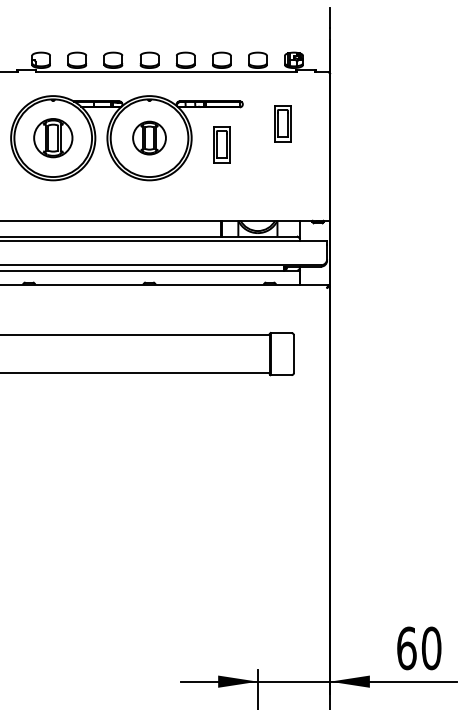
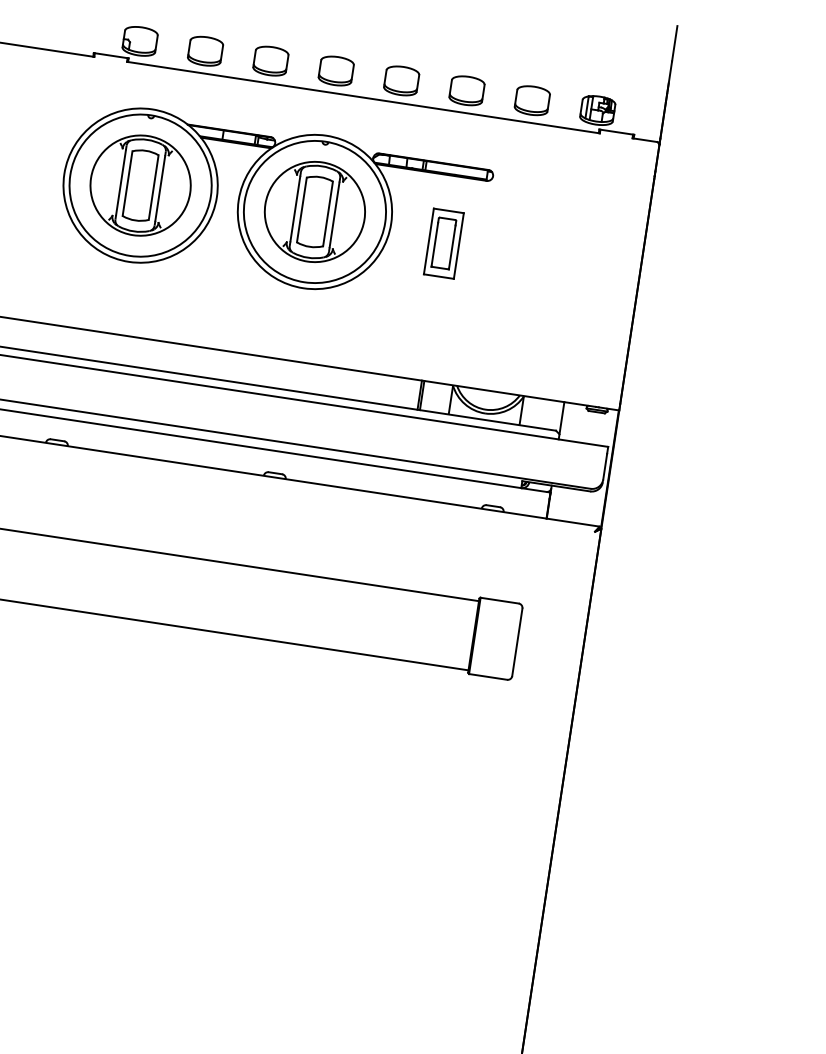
part: (282, 123) -> (559, 221), removed
part: (53, 137) -> (141, 184), size x1.43
part: (149, 137) -> (315, 210), size x1.67

